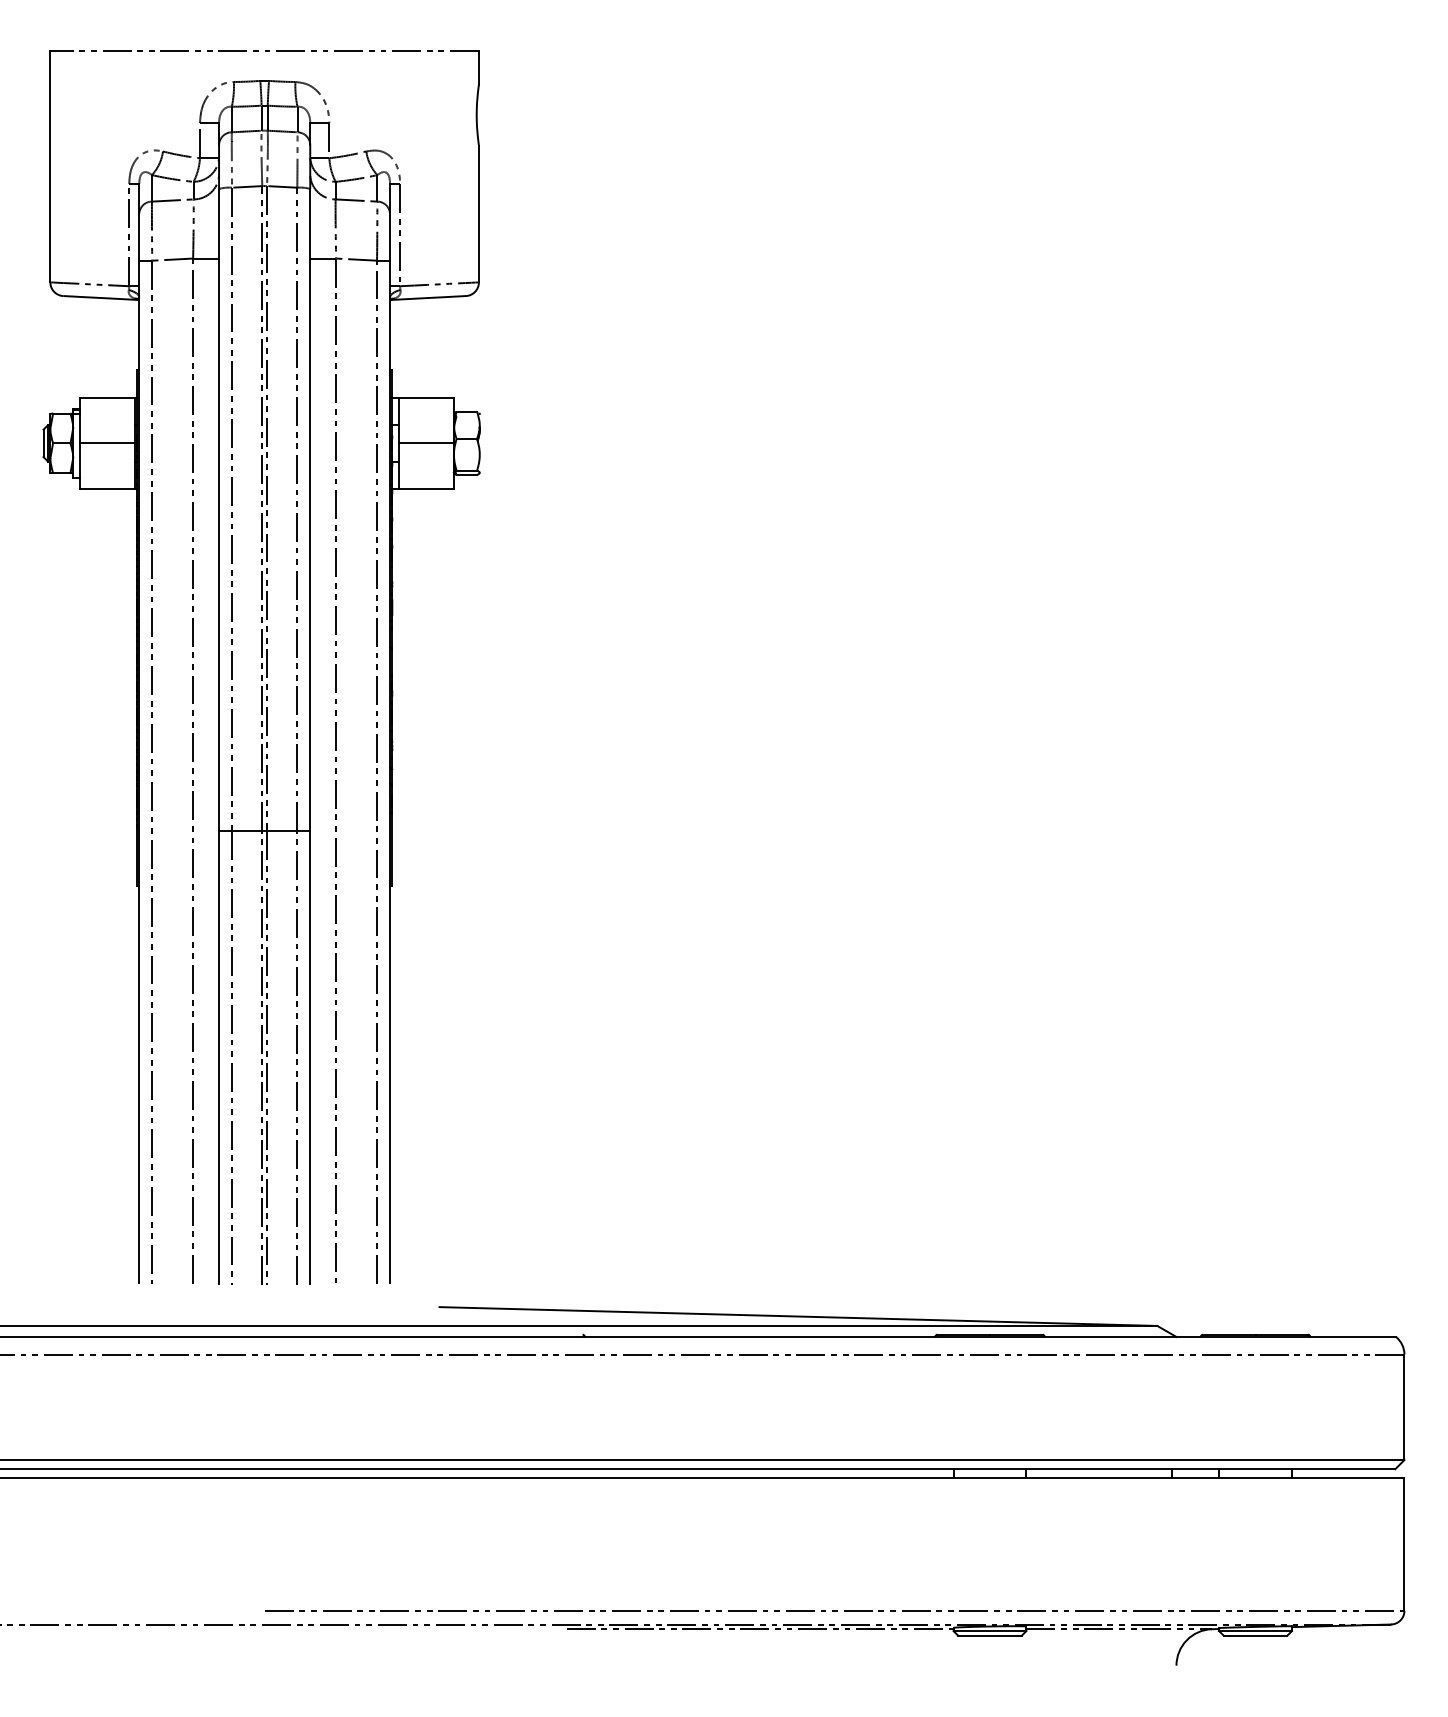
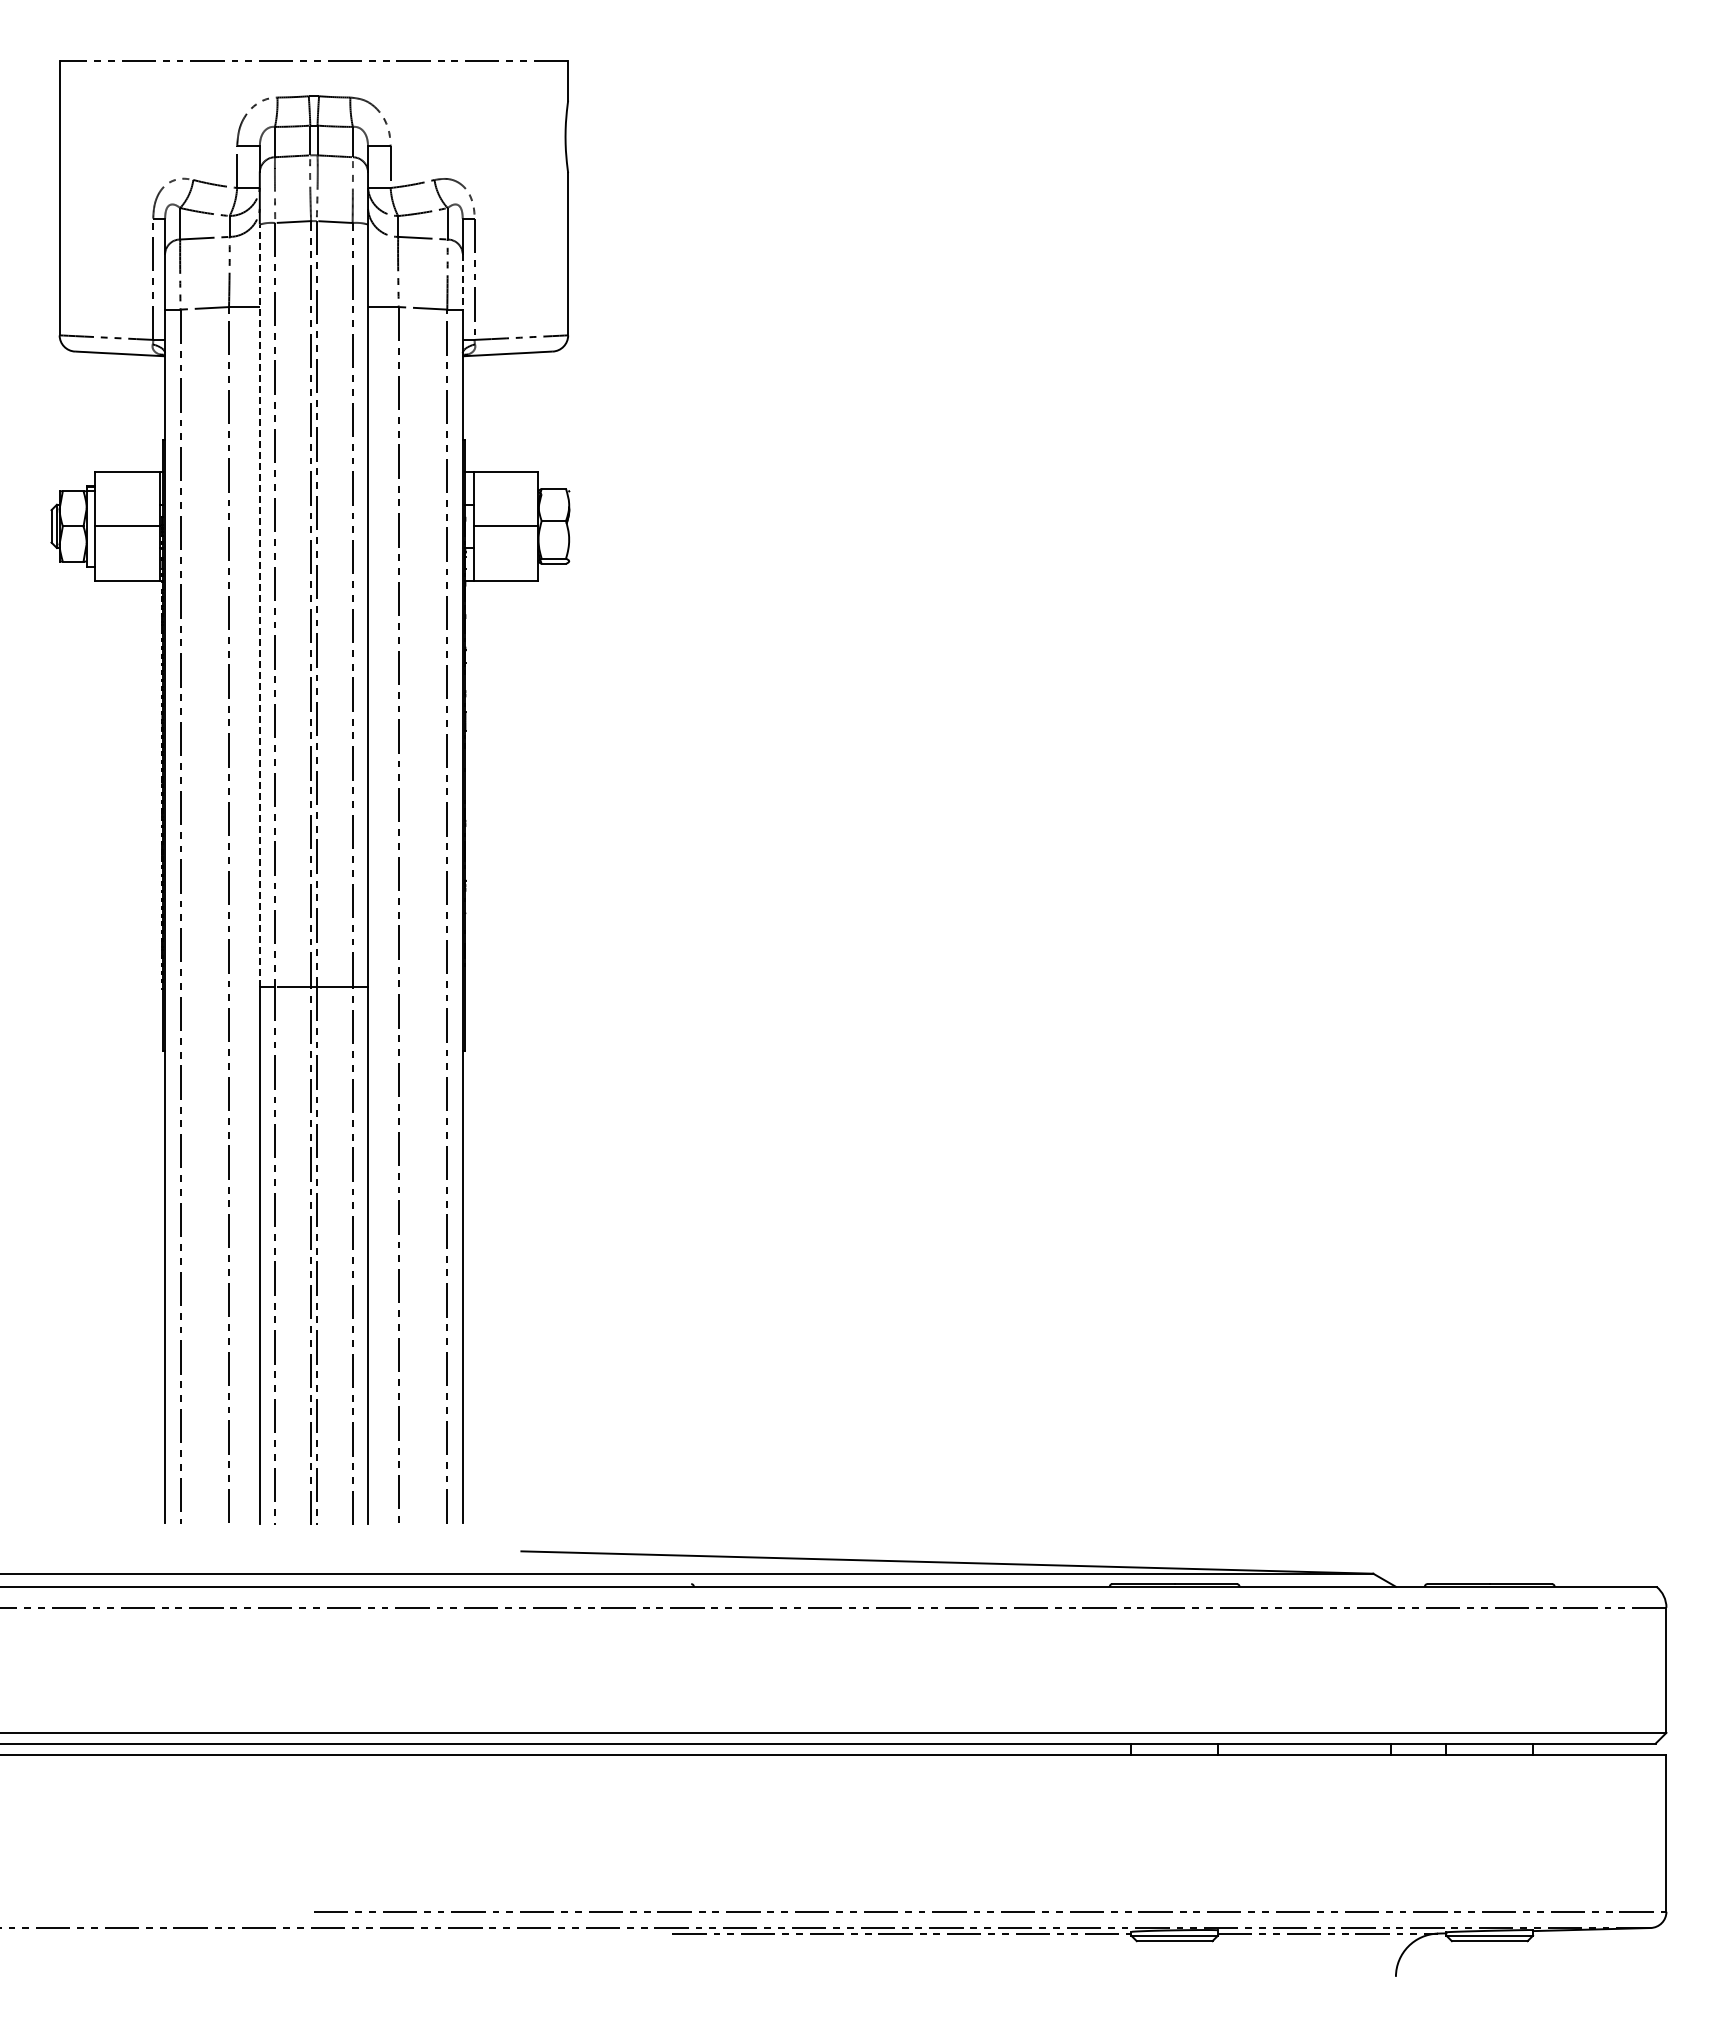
line: (389, 237) -> (462, 282), solid -> dashed
line: (218, 510) -> (259, 605), solid -> dashed

